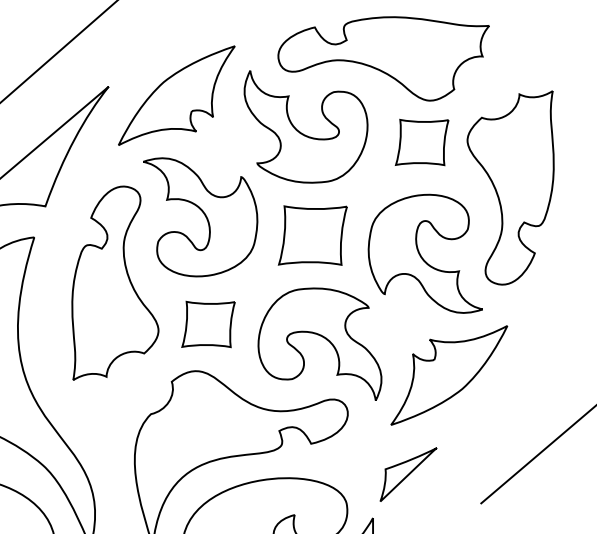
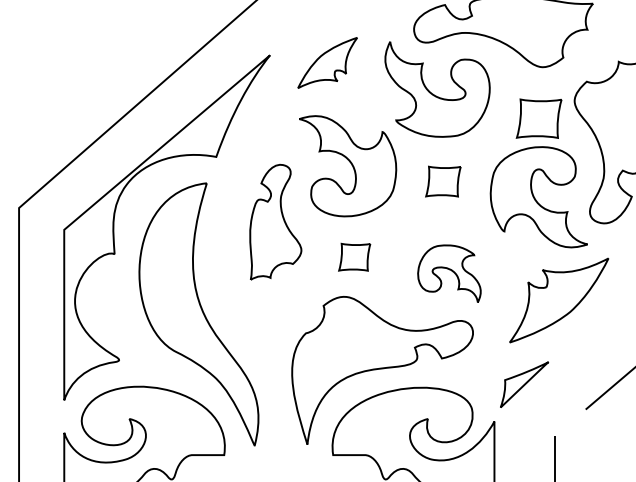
part: (176, 95) -> (327, 62), size x0.6
part: (421, 142) -> (538, 118), moved
part: (313, 235) -> (443, 181), size x0.6
part: (115, 283) -> (275, 222), size x0.7
part: (208, 324) -> (354, 257), size x0.7
part: (320, 343) -> (449, 273), size x0.6

